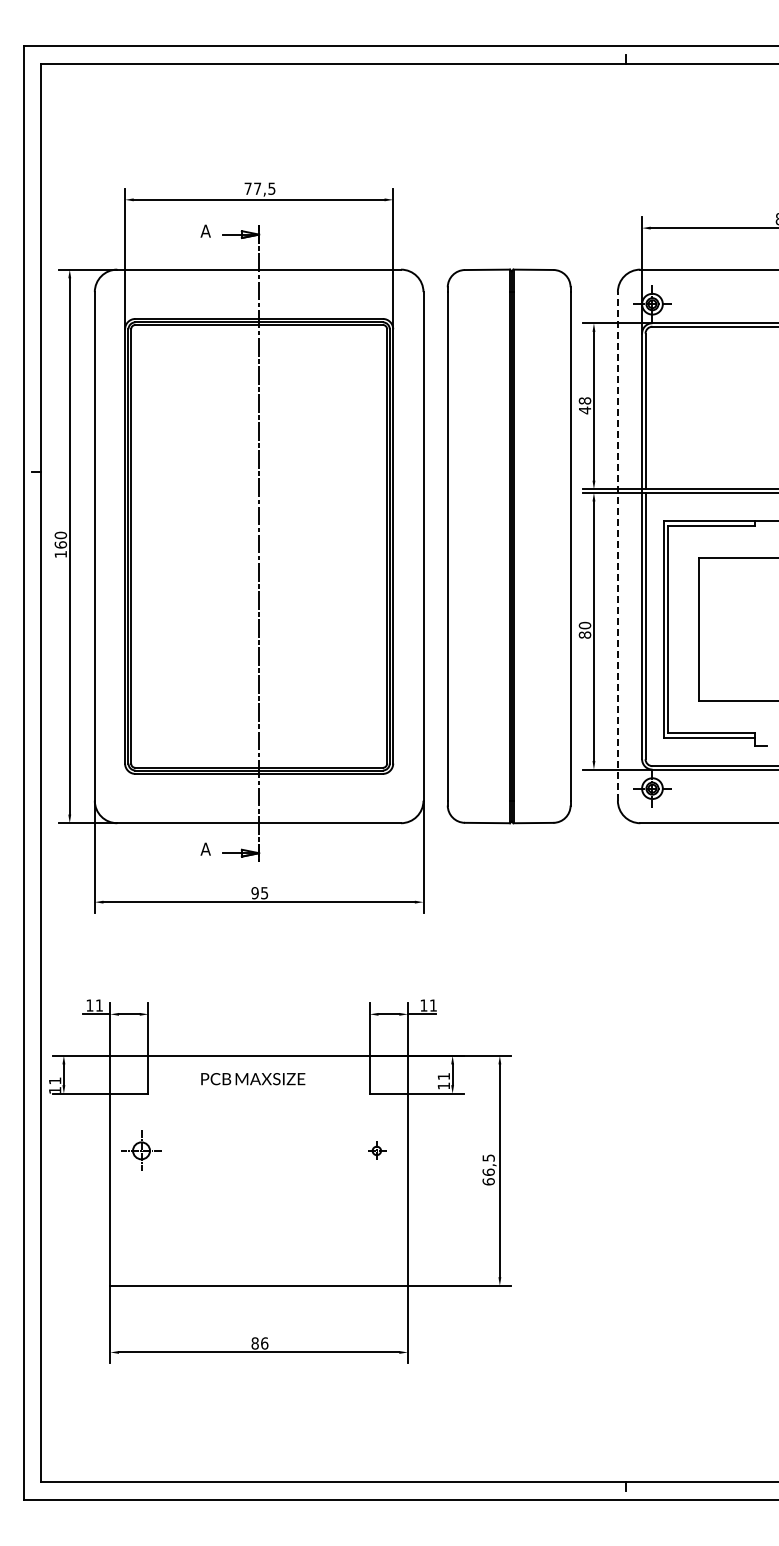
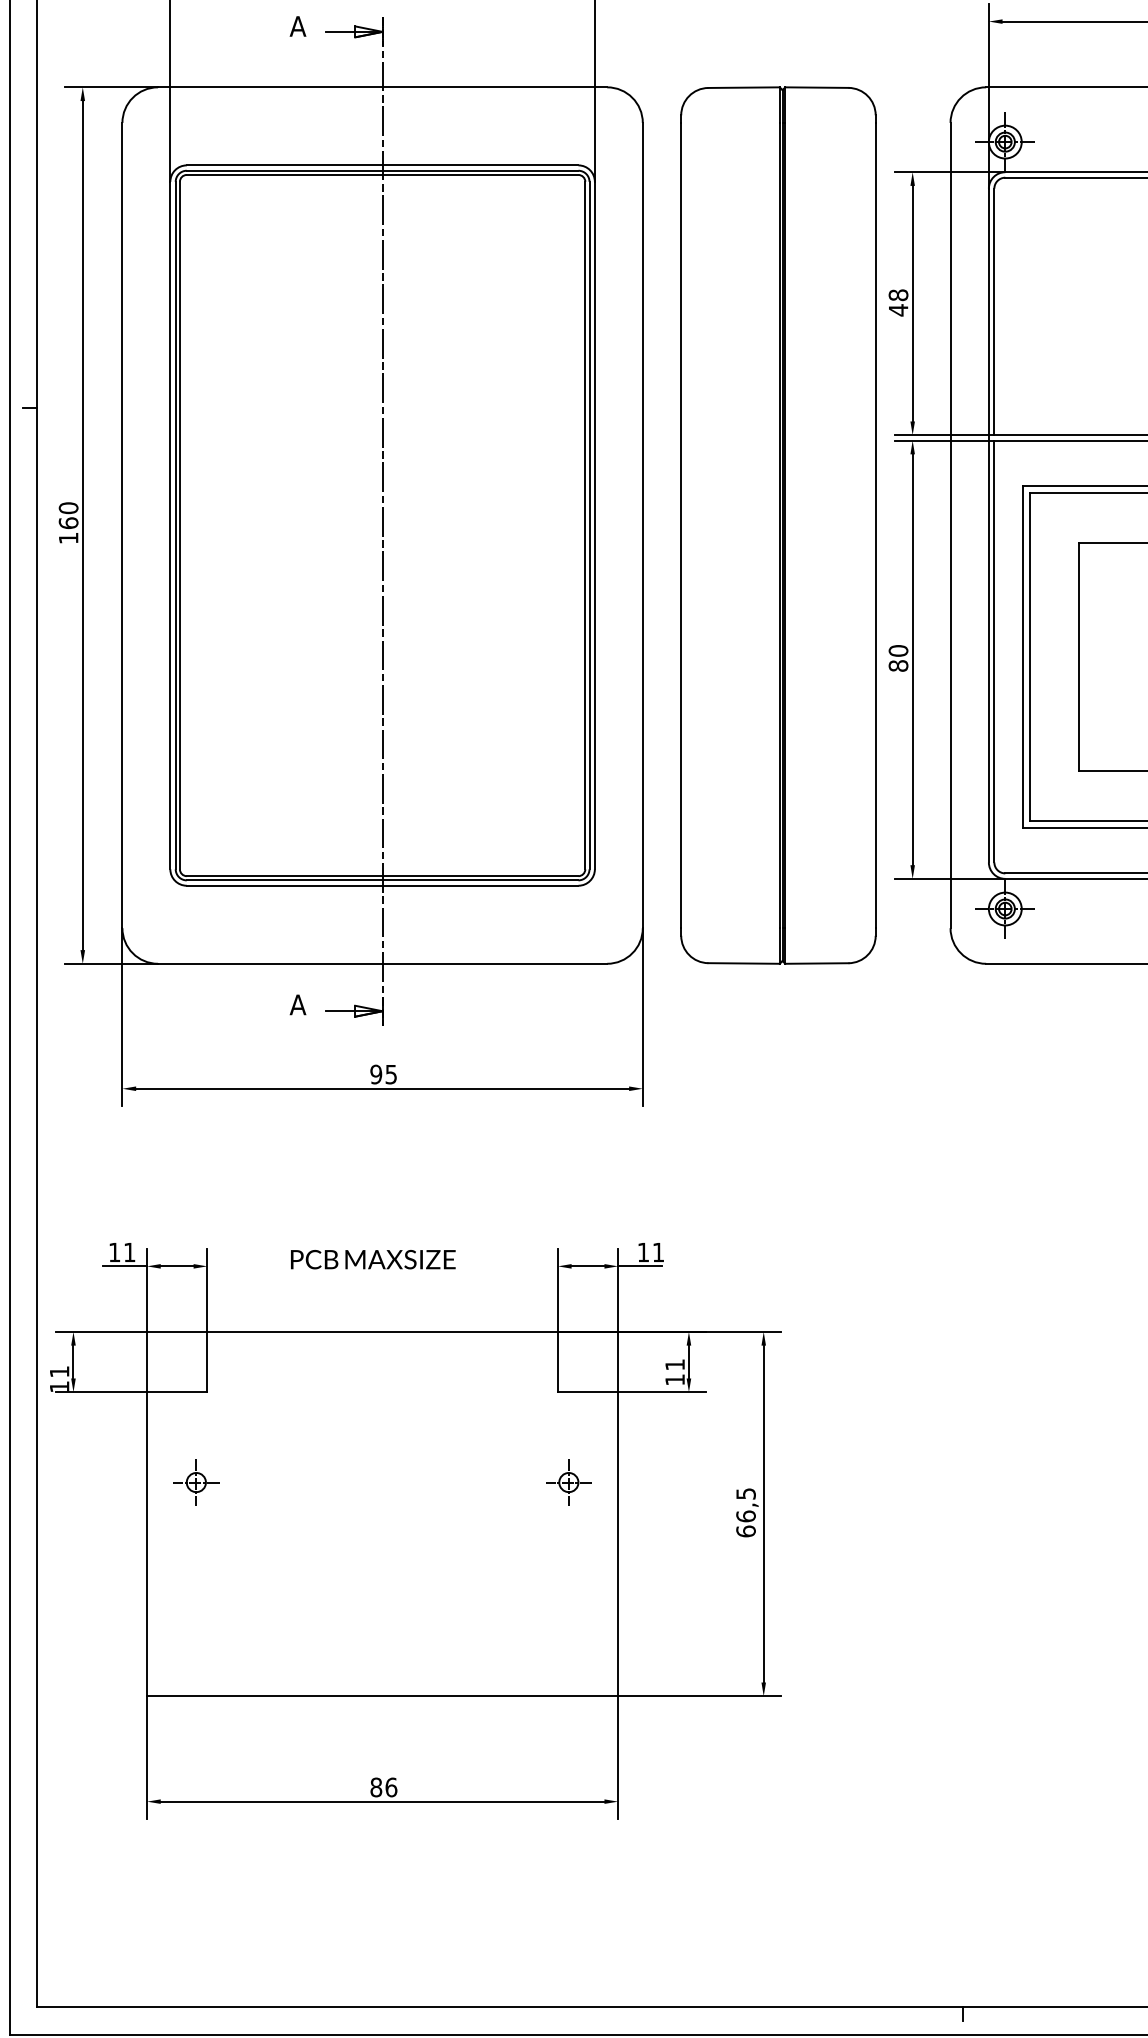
line: (617, 545) -> (949, 524), dashed -> solid
text: (253, 1079) -> (373, 1260), moved
part: (141, 1150) -> (196, 1481), size x0.71
part: (376, 1150) -> (568, 1481), size x1.43

